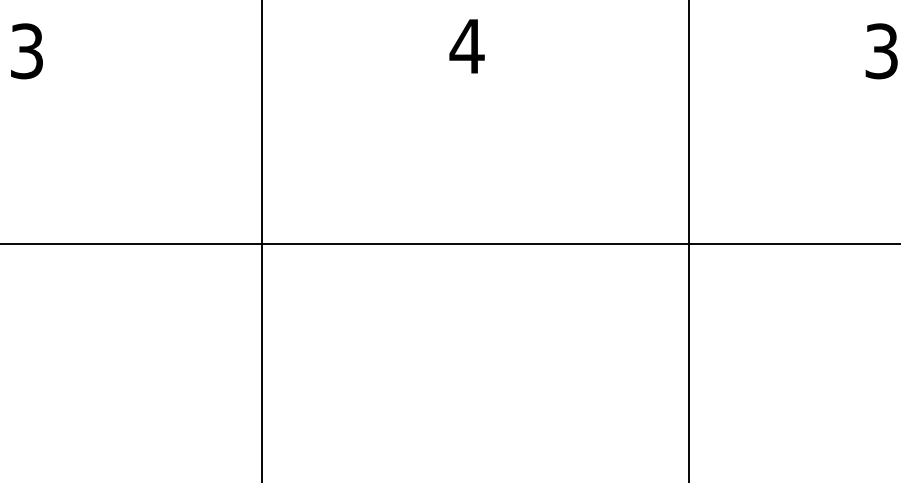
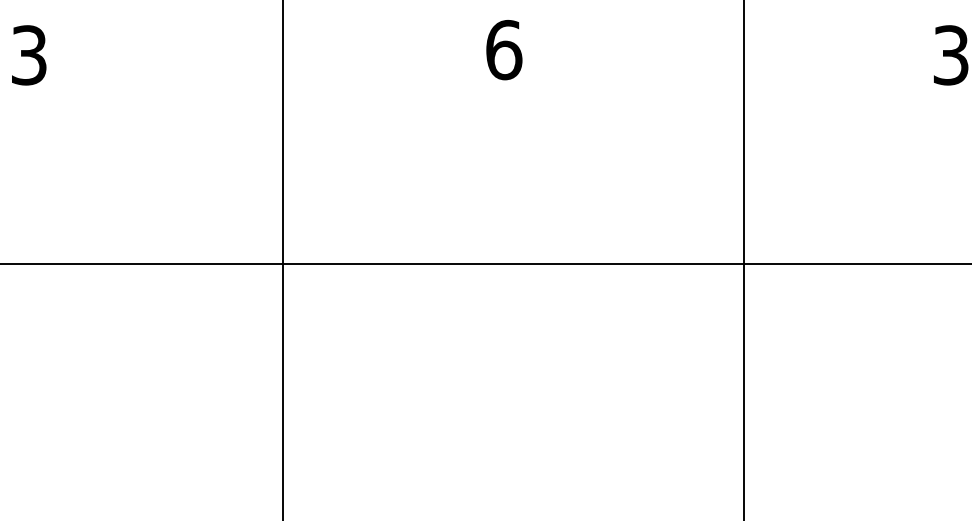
text: (466, 45) -> (503, 49), 4 -> 6

